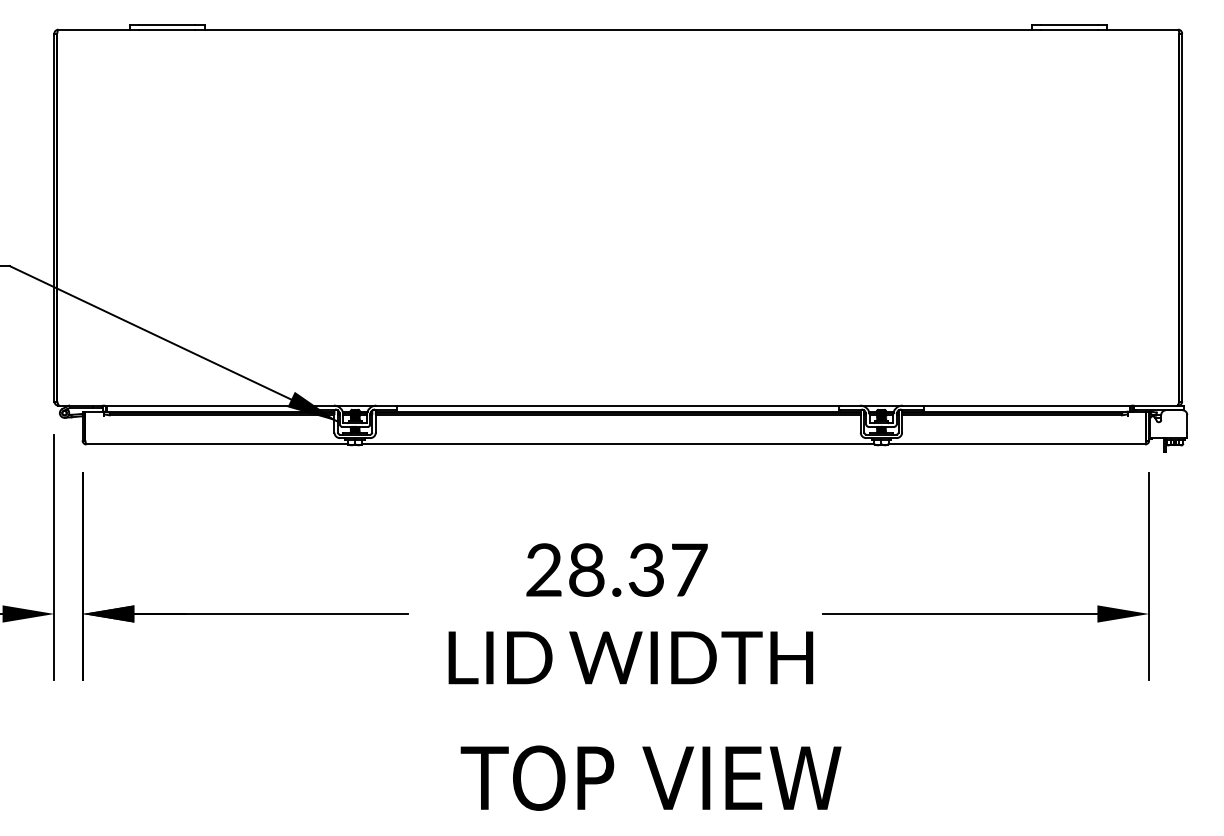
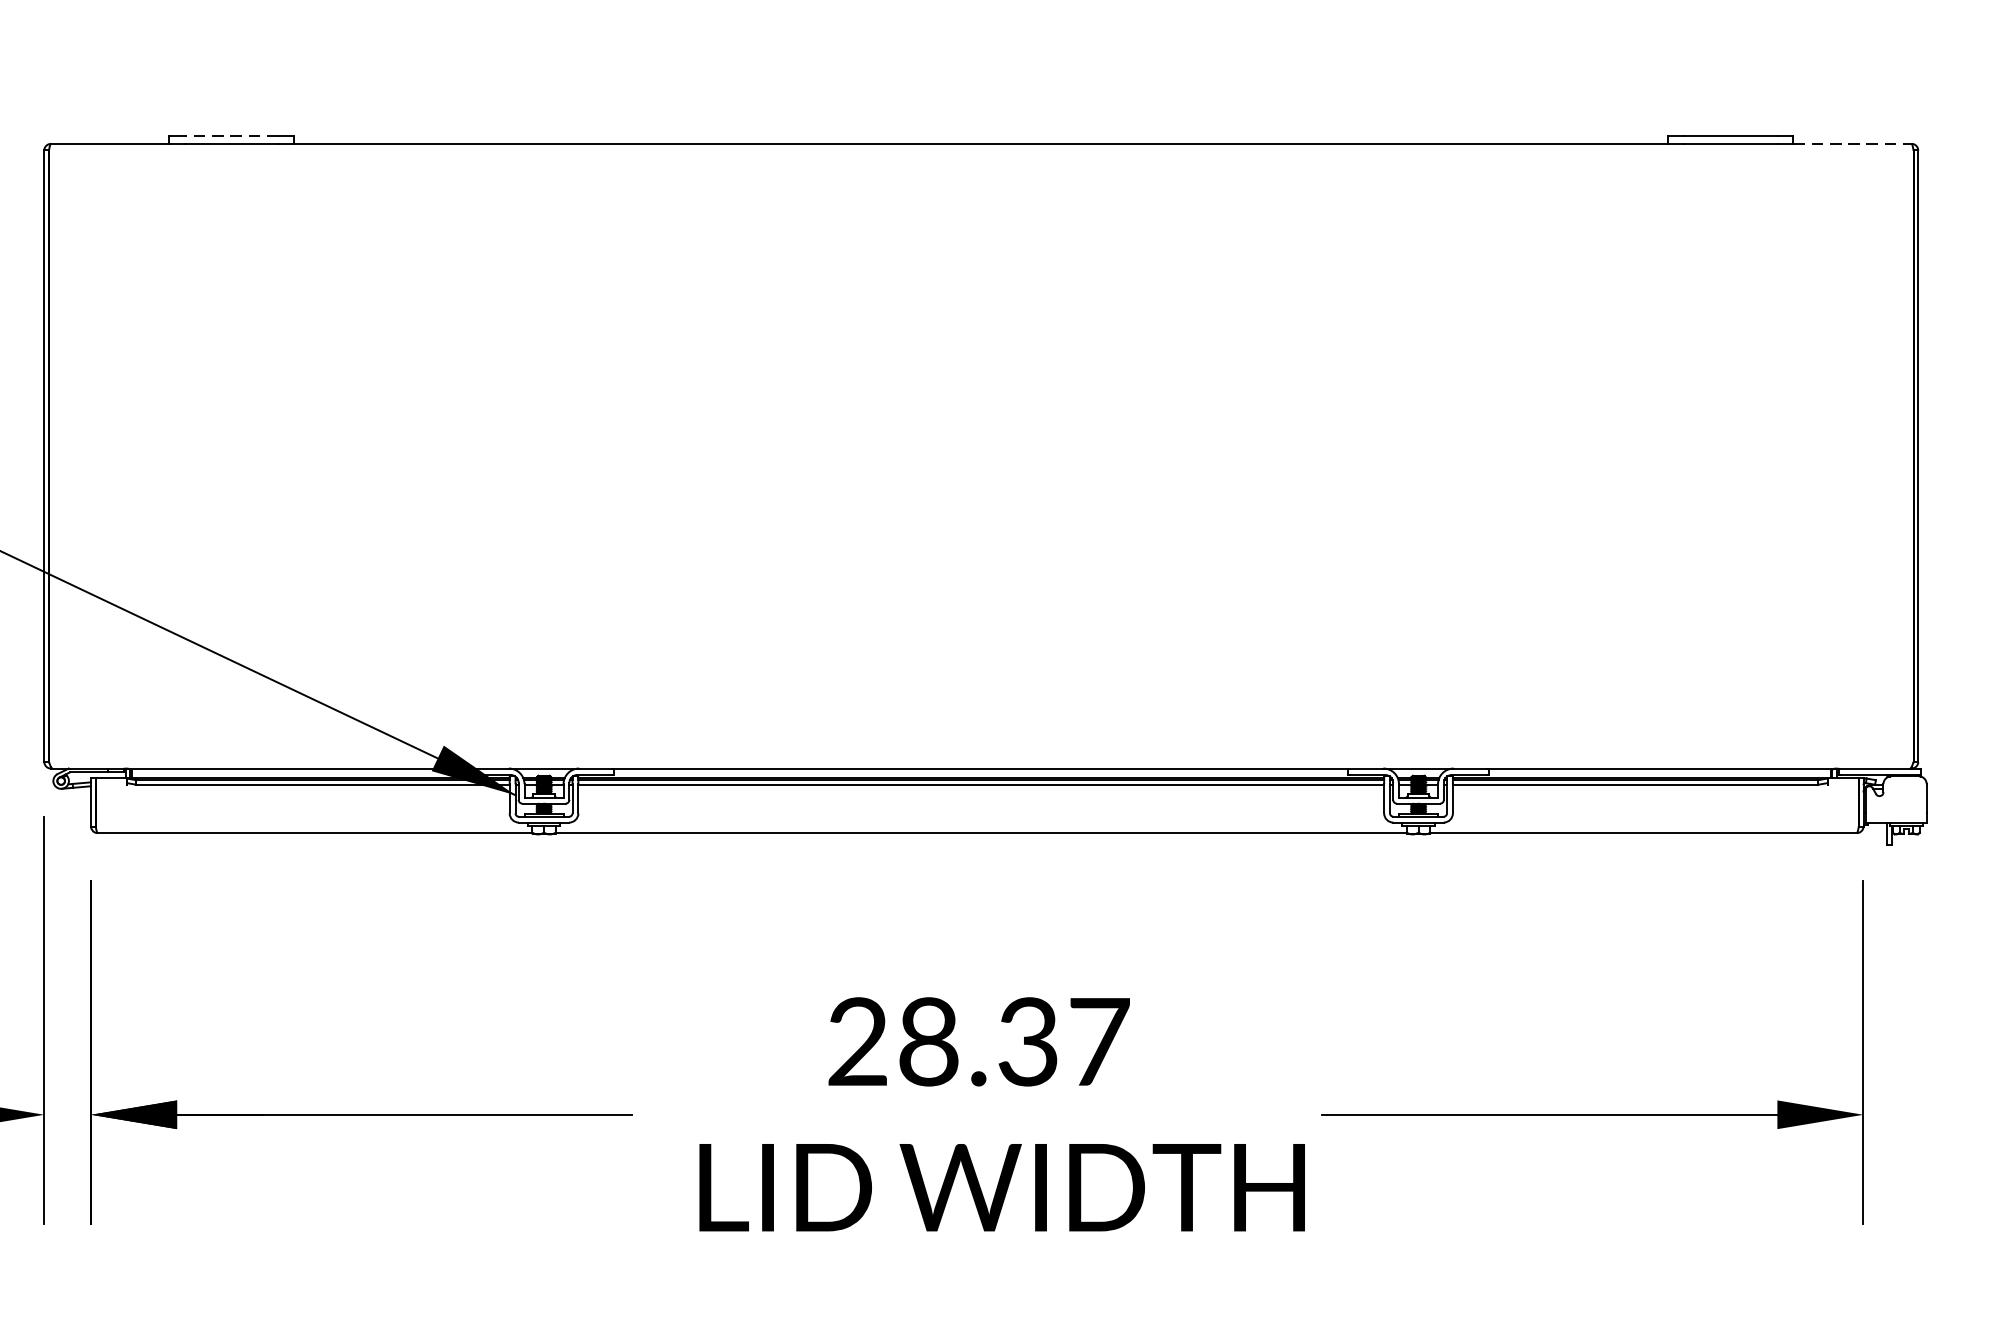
line: (166, 24) -> (230, 135), solid -> dashed
line: (1142, 29) -> (1852, 143), solid -> dashed

